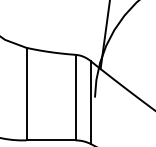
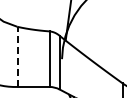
line: (26, 93) -> (17, 56), solid -> dashed

